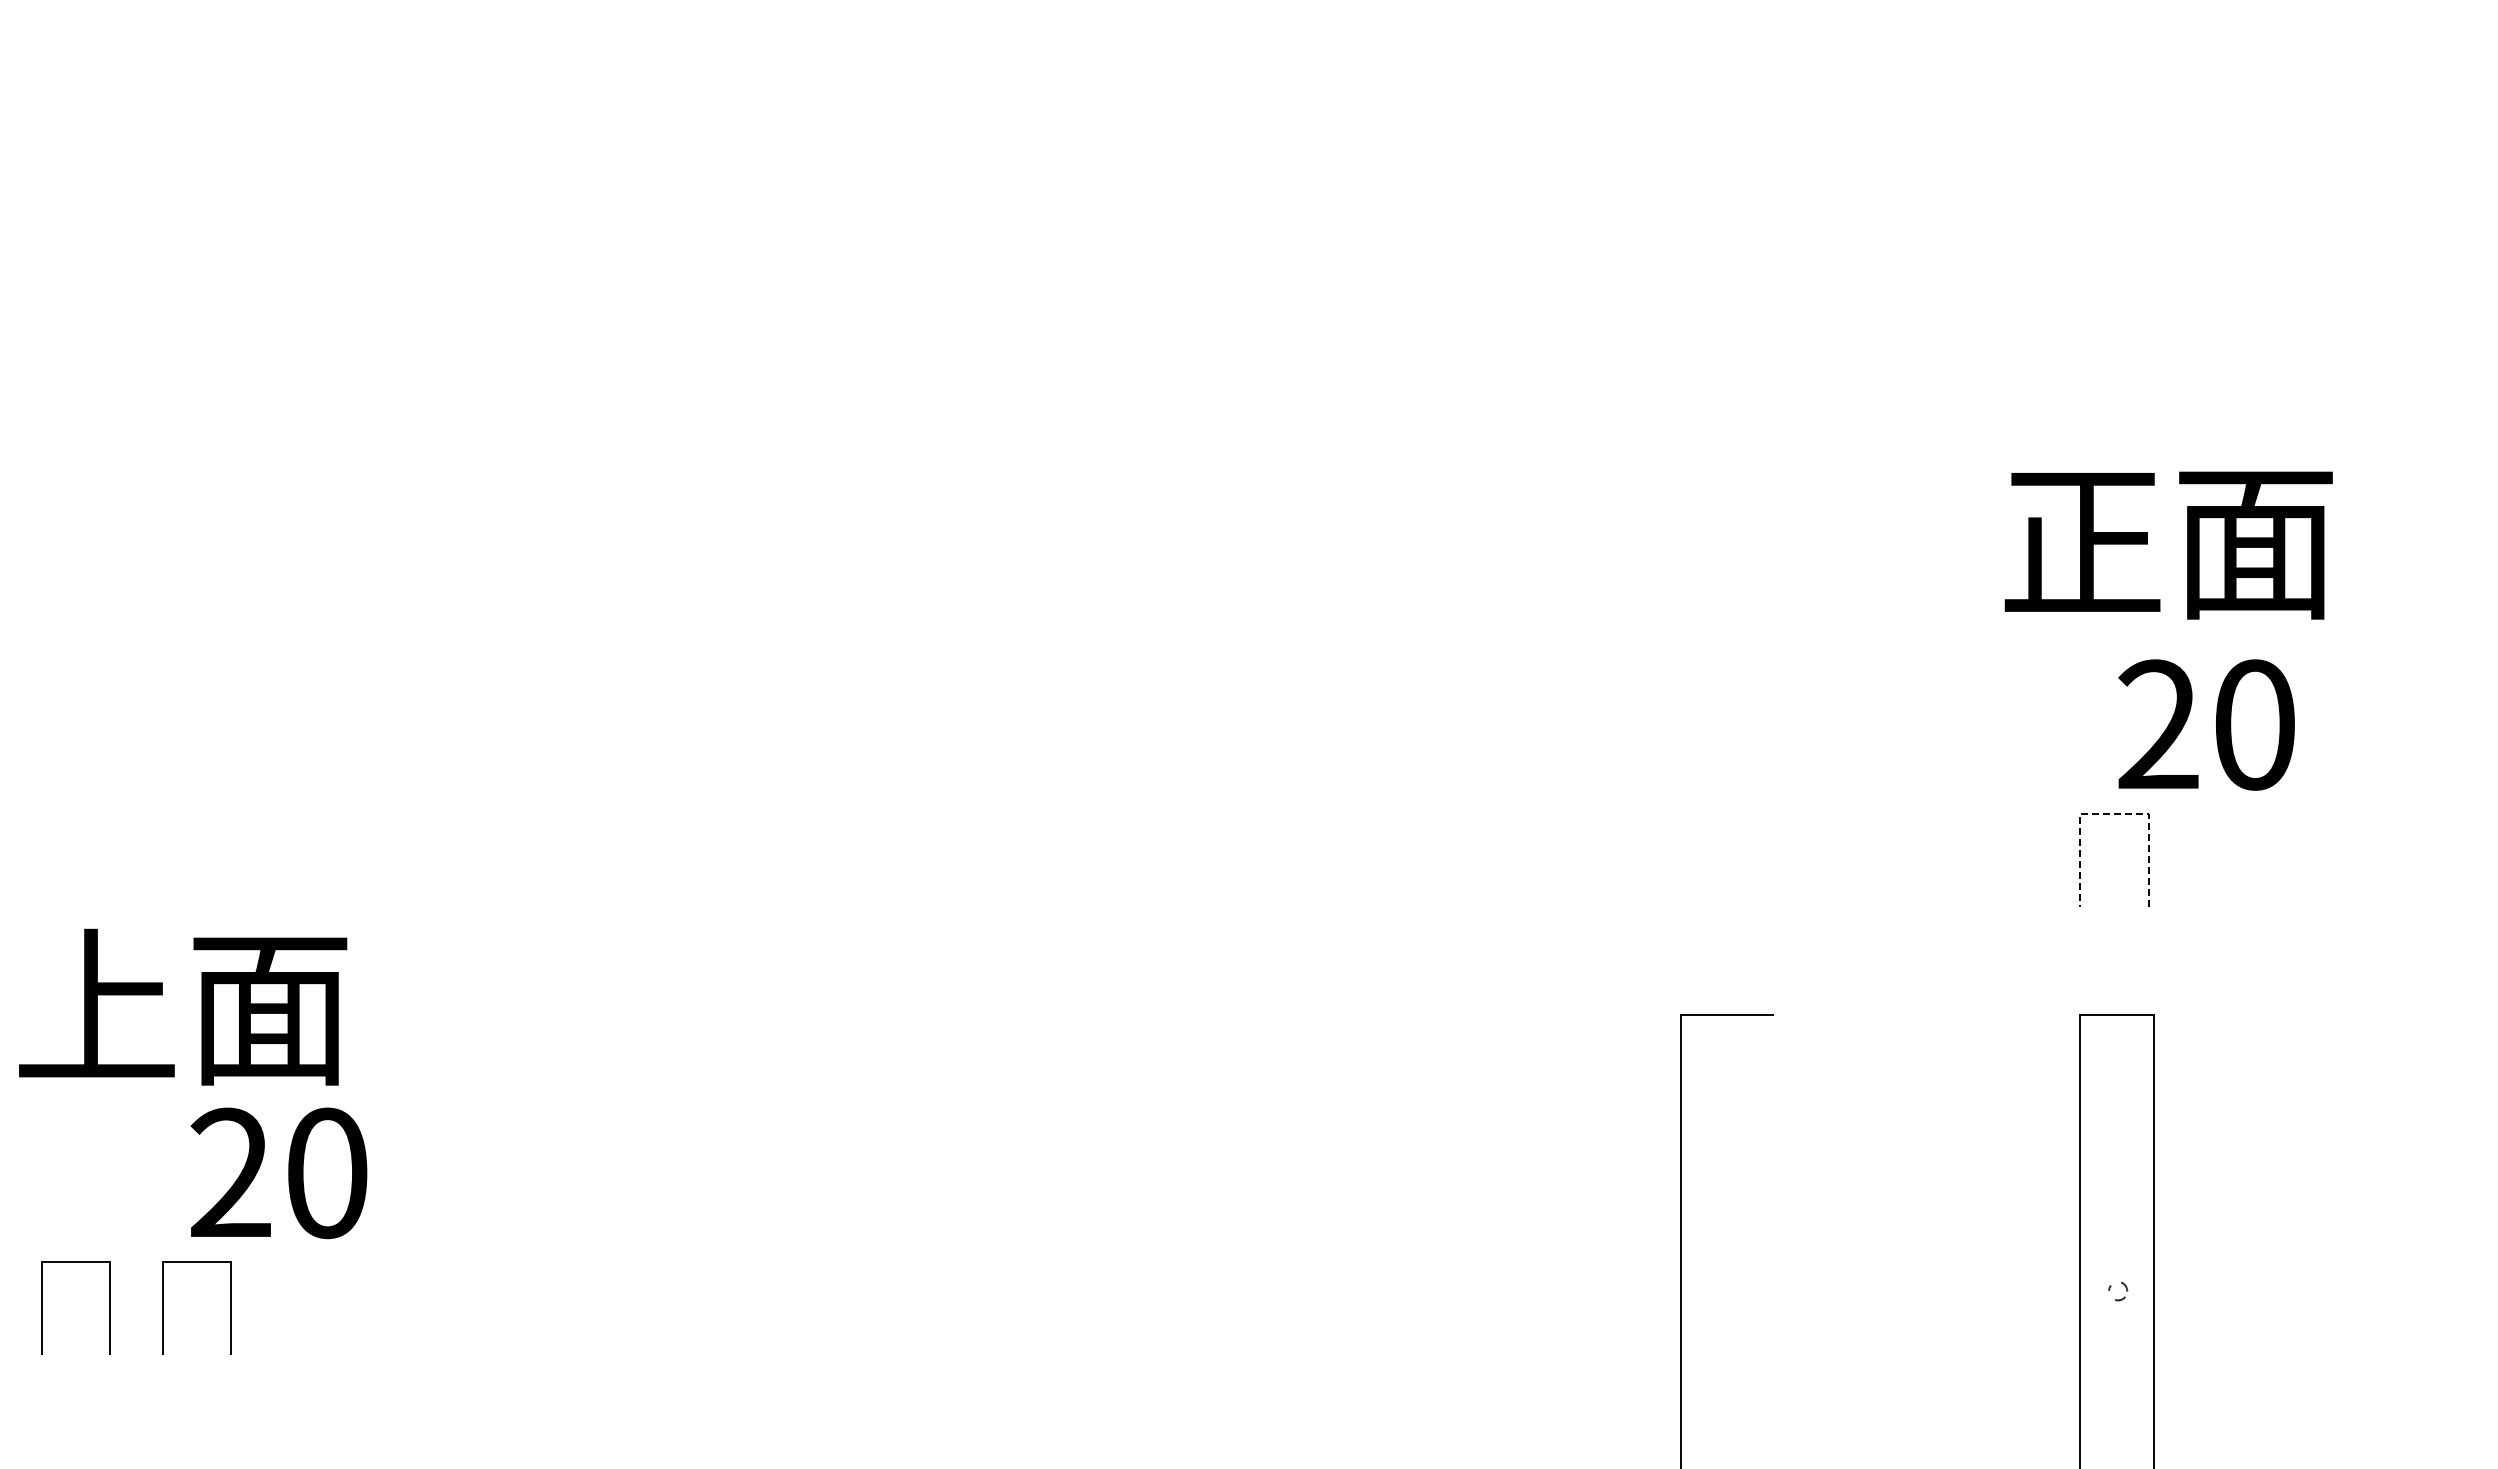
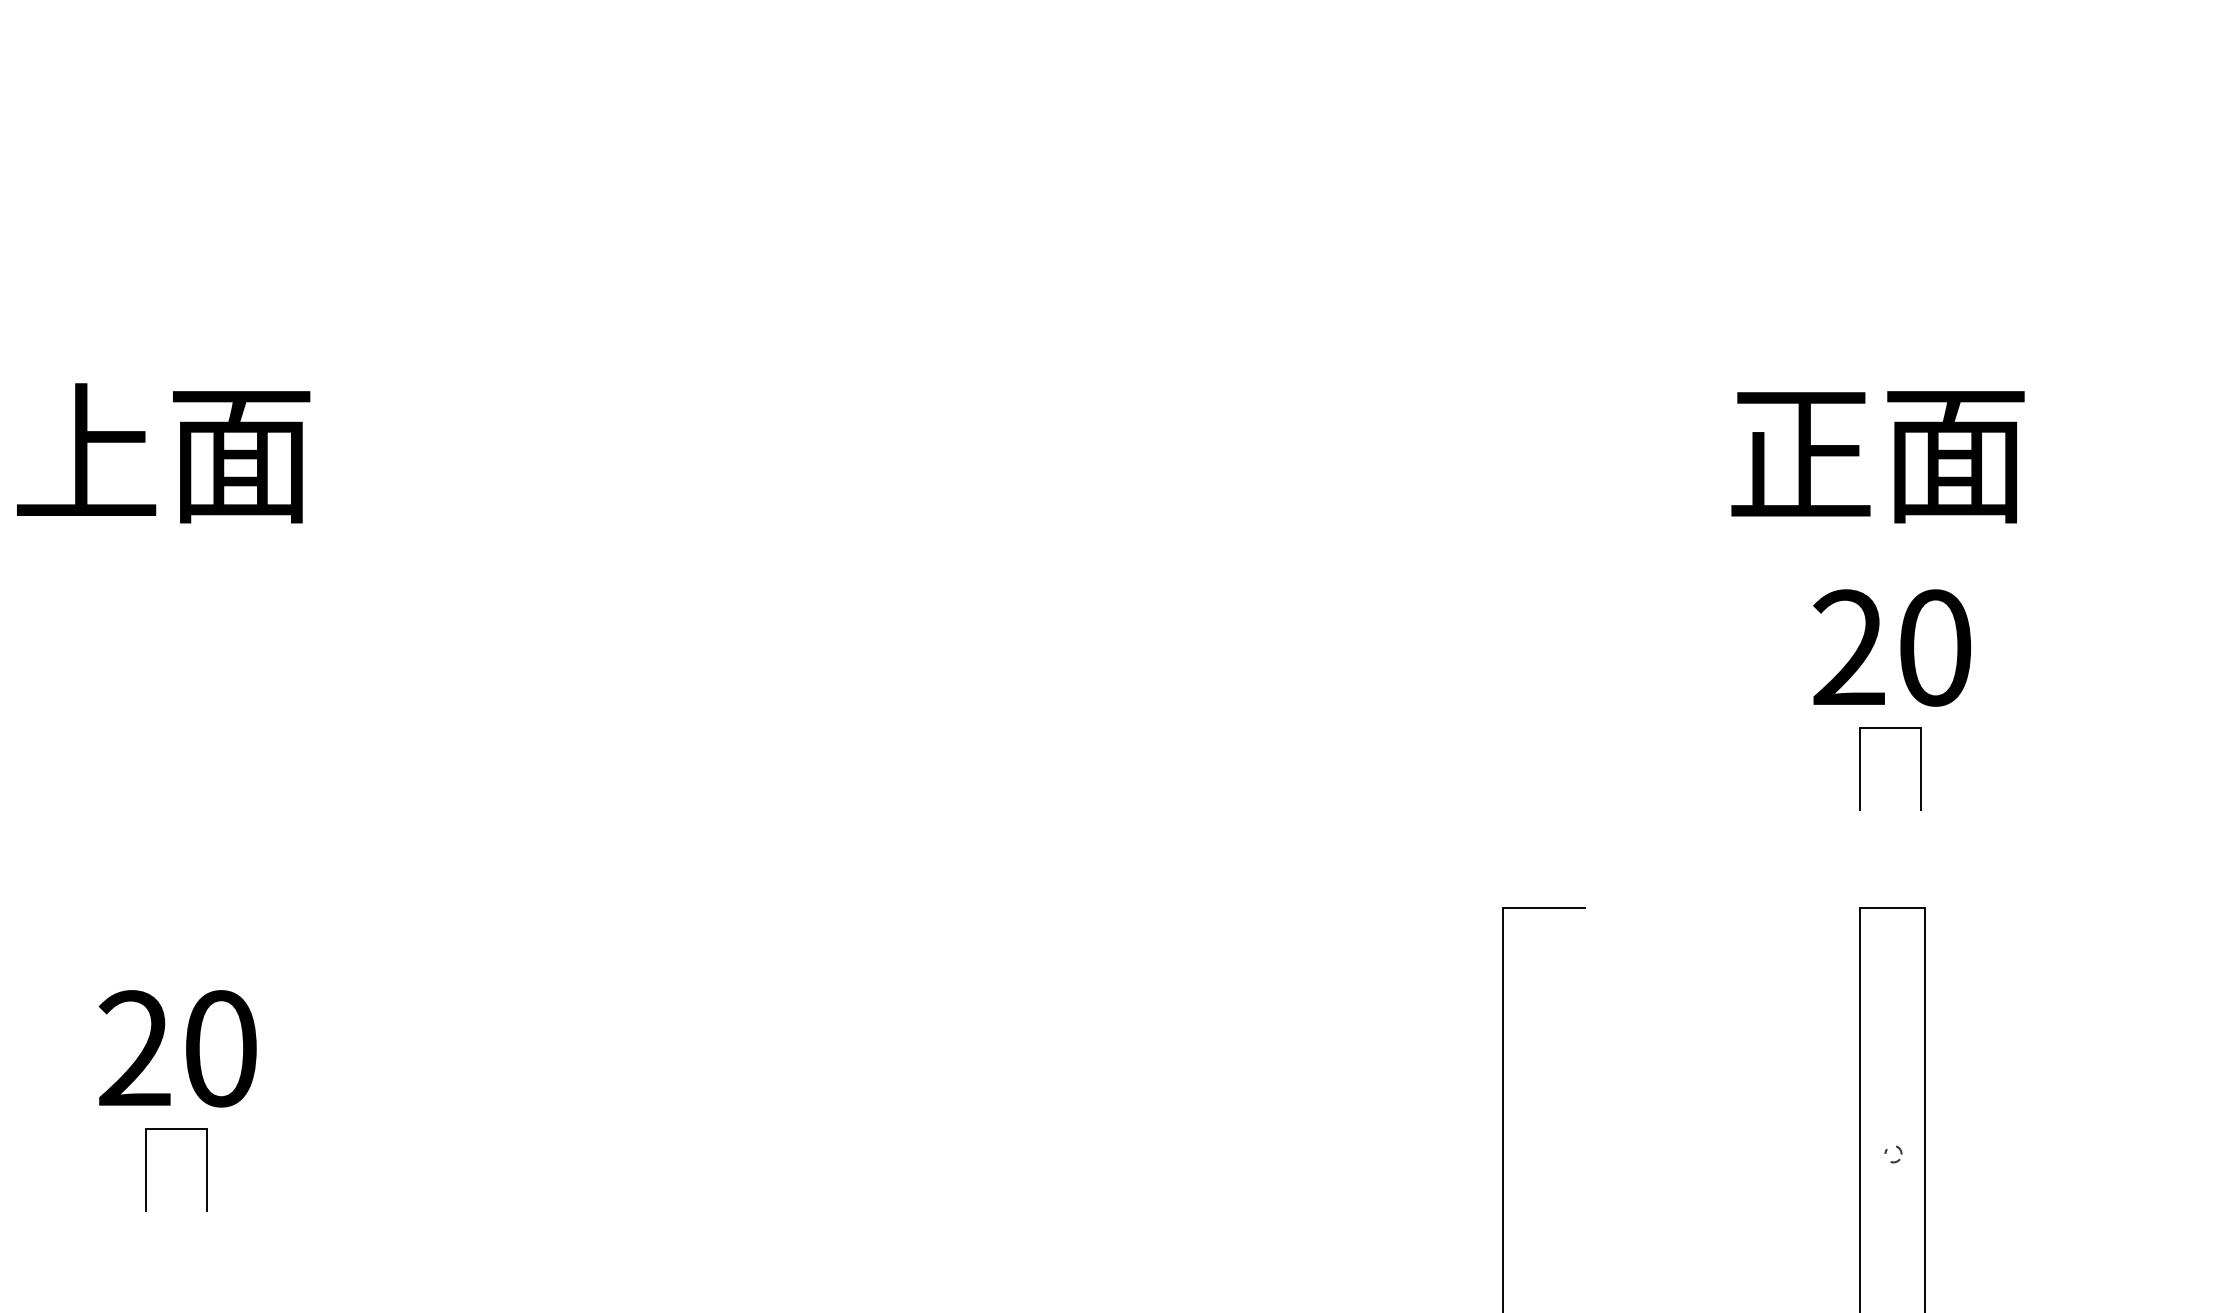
text: (2168, 545) -> (1877, 457), moved
text: (2206, 724) -> (1892, 647), moved
line: (2113, 814) -> (1889, 728), dashed -> solid
text: (183, 1006) -> (163, 452), moved
text: (278, 1173) -> (177, 1048), moved
line: (42, 1307) -> (37, 1168), removed

